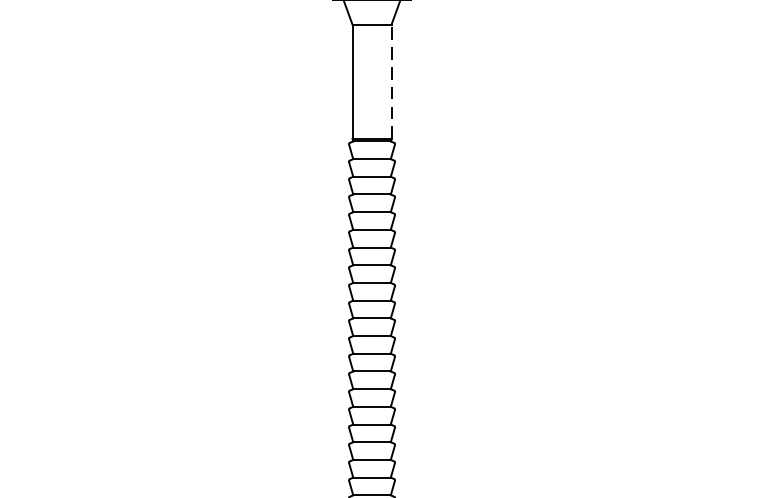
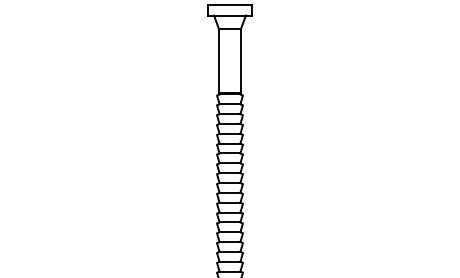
line: (390, 82) -> (240, 61), dashed -> solid

